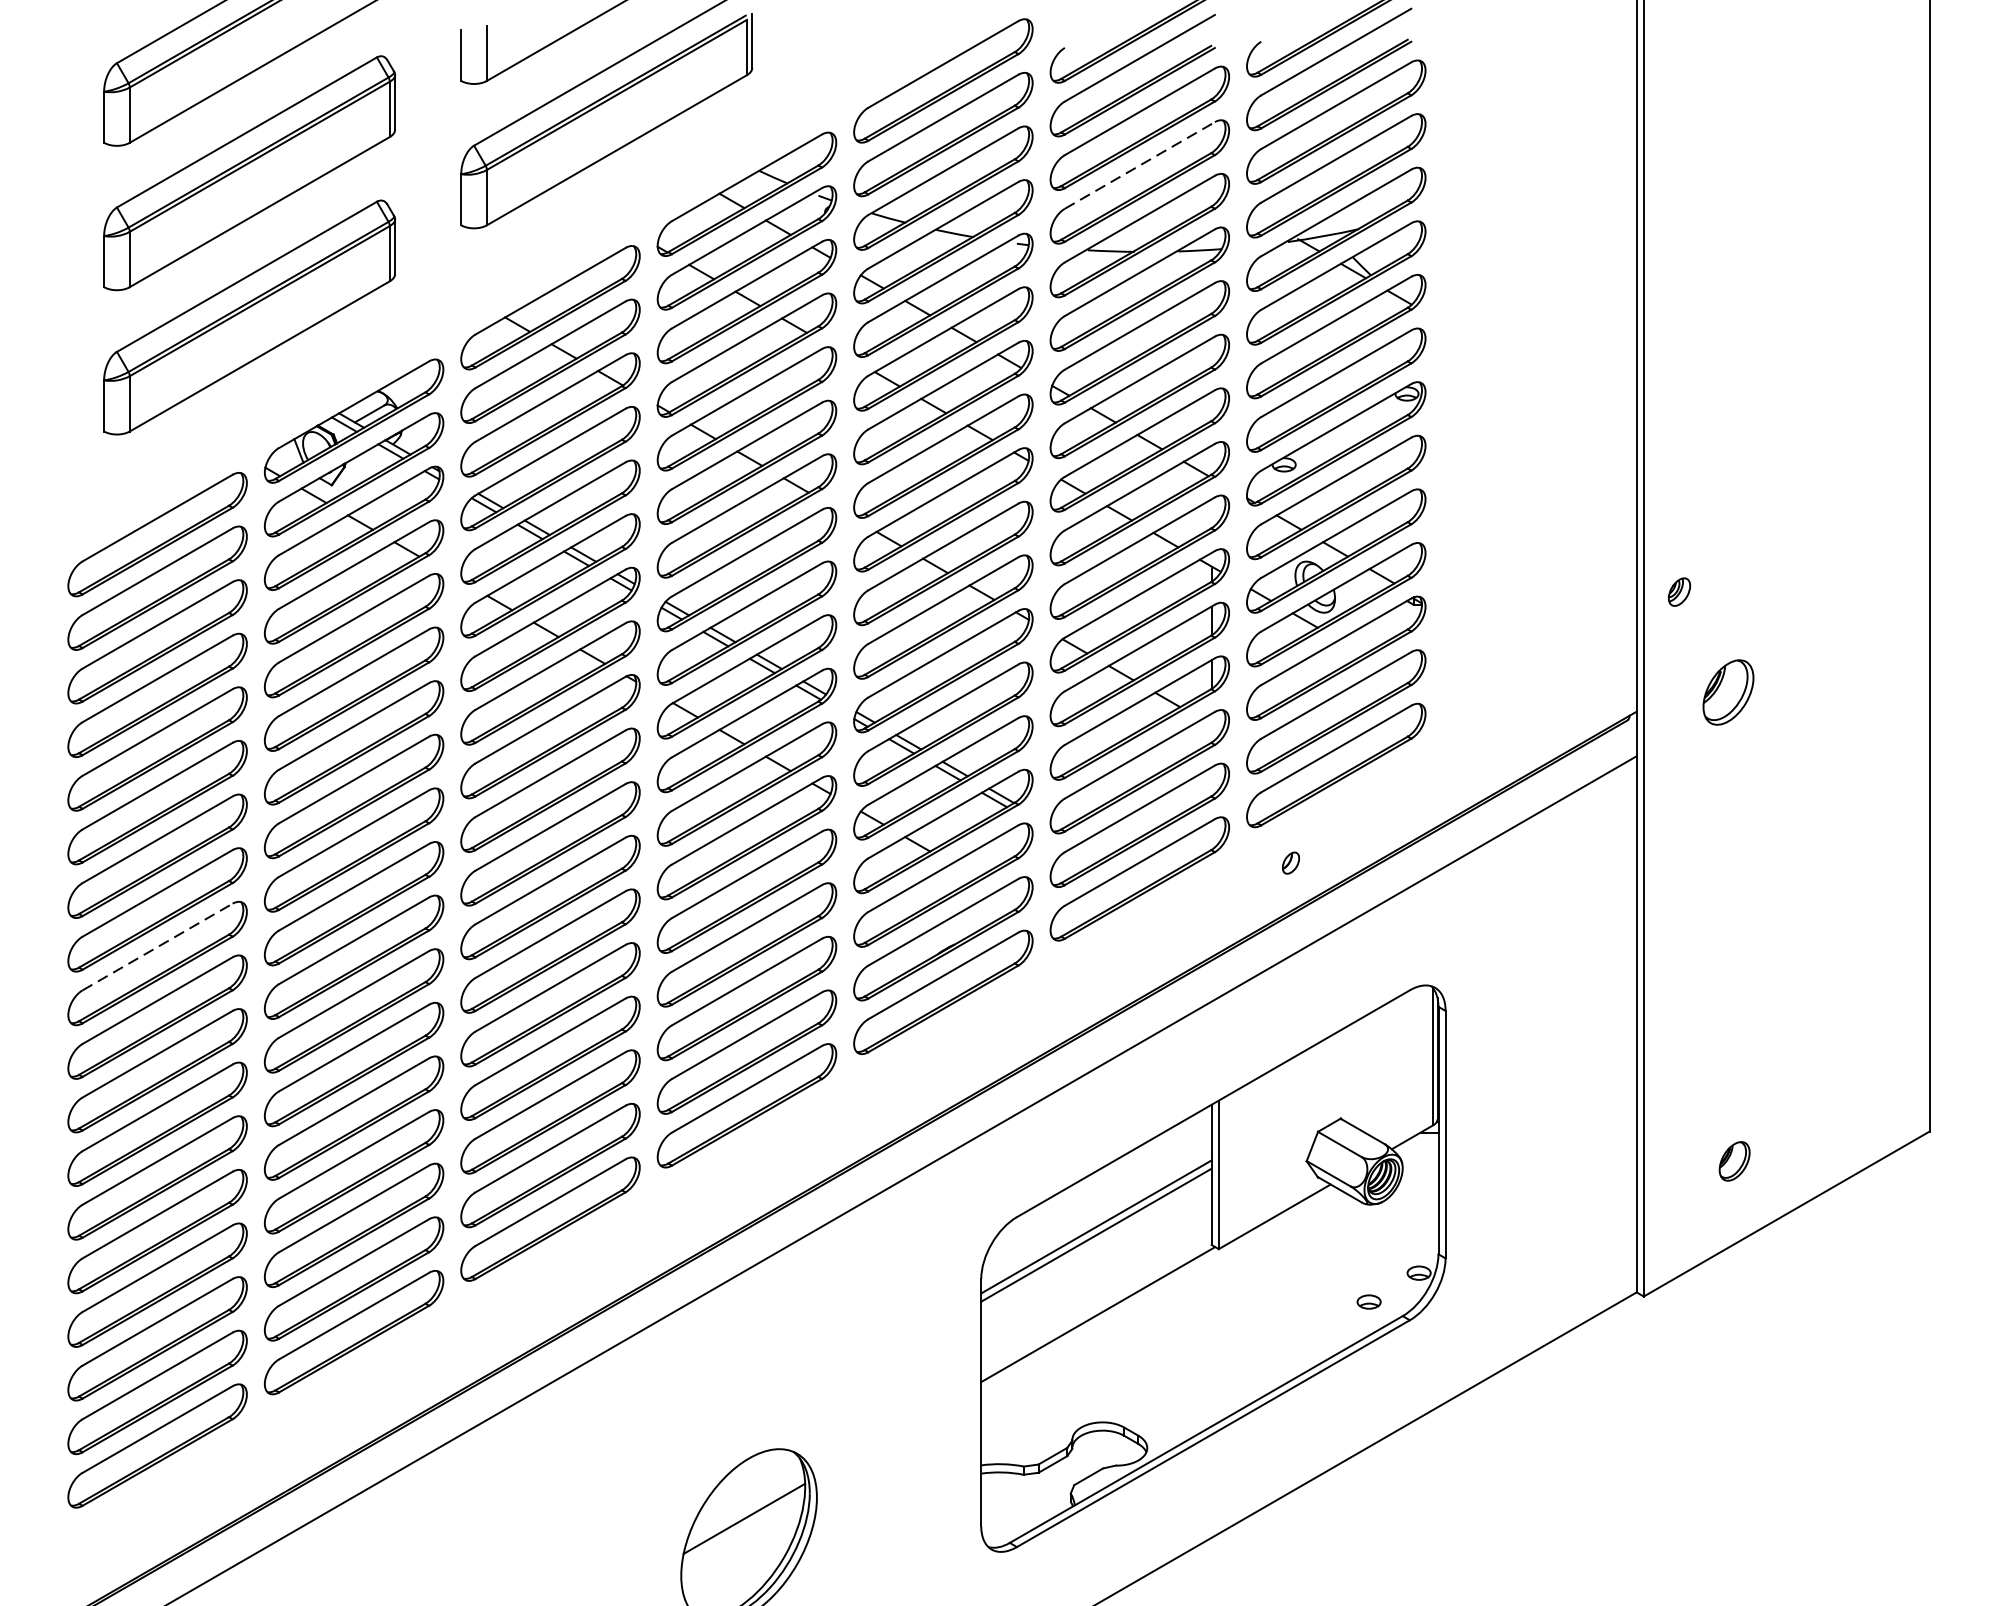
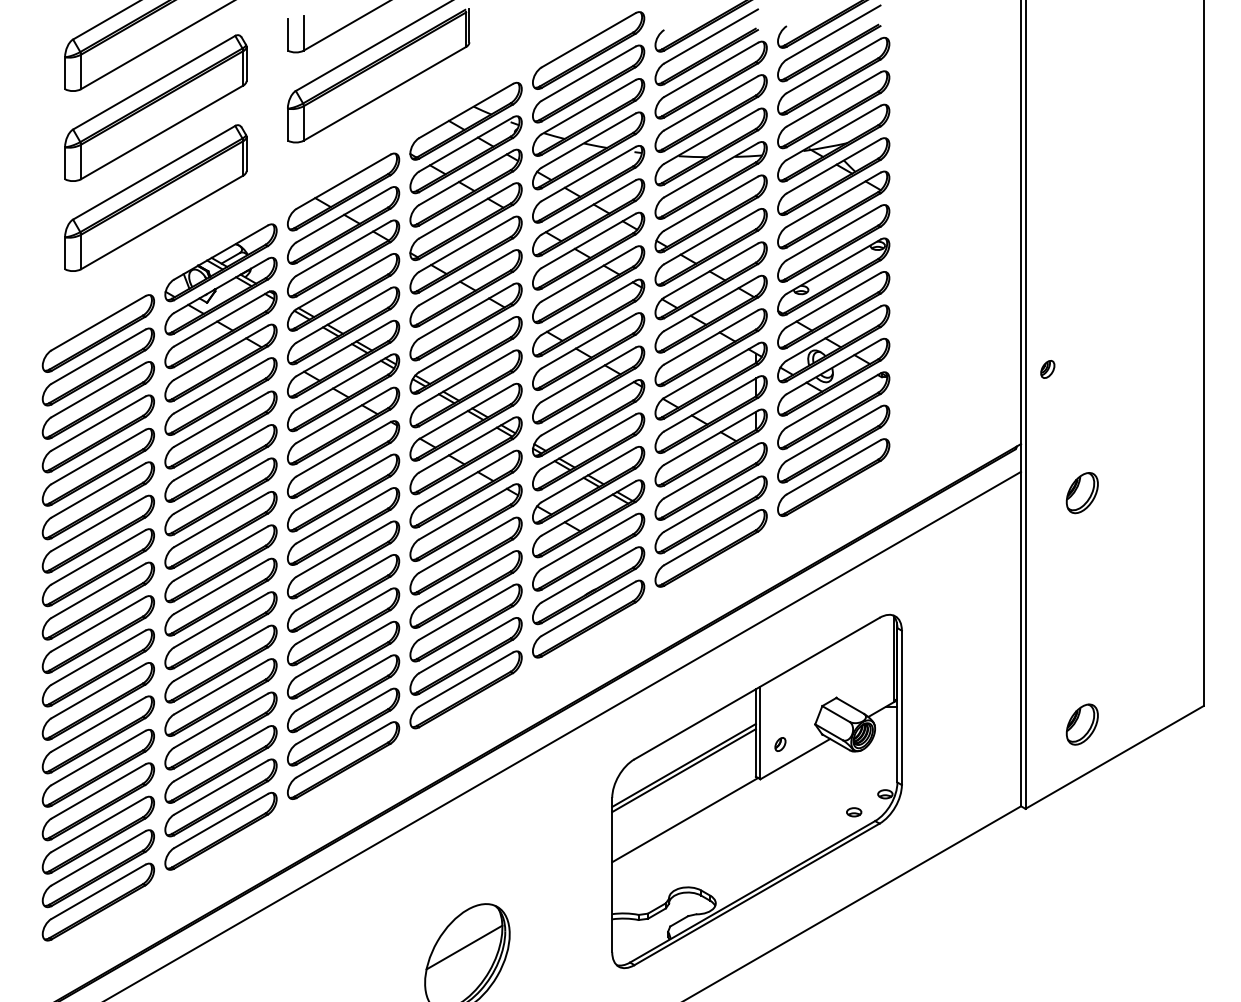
line: (1140, 165) -> (711, 103), dashed -> solid
part: (1727, 693) -> (1081, 493), moved
part: (1291, 863) -> (780, 744), moved
line: (157, 946) -> (98, 590), dashed -> solid
part: (1733, 1161) -> (1081, 724), size x1.67

